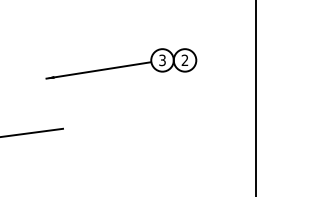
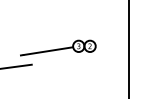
part: (122, 62) -> (58, 47), moved

